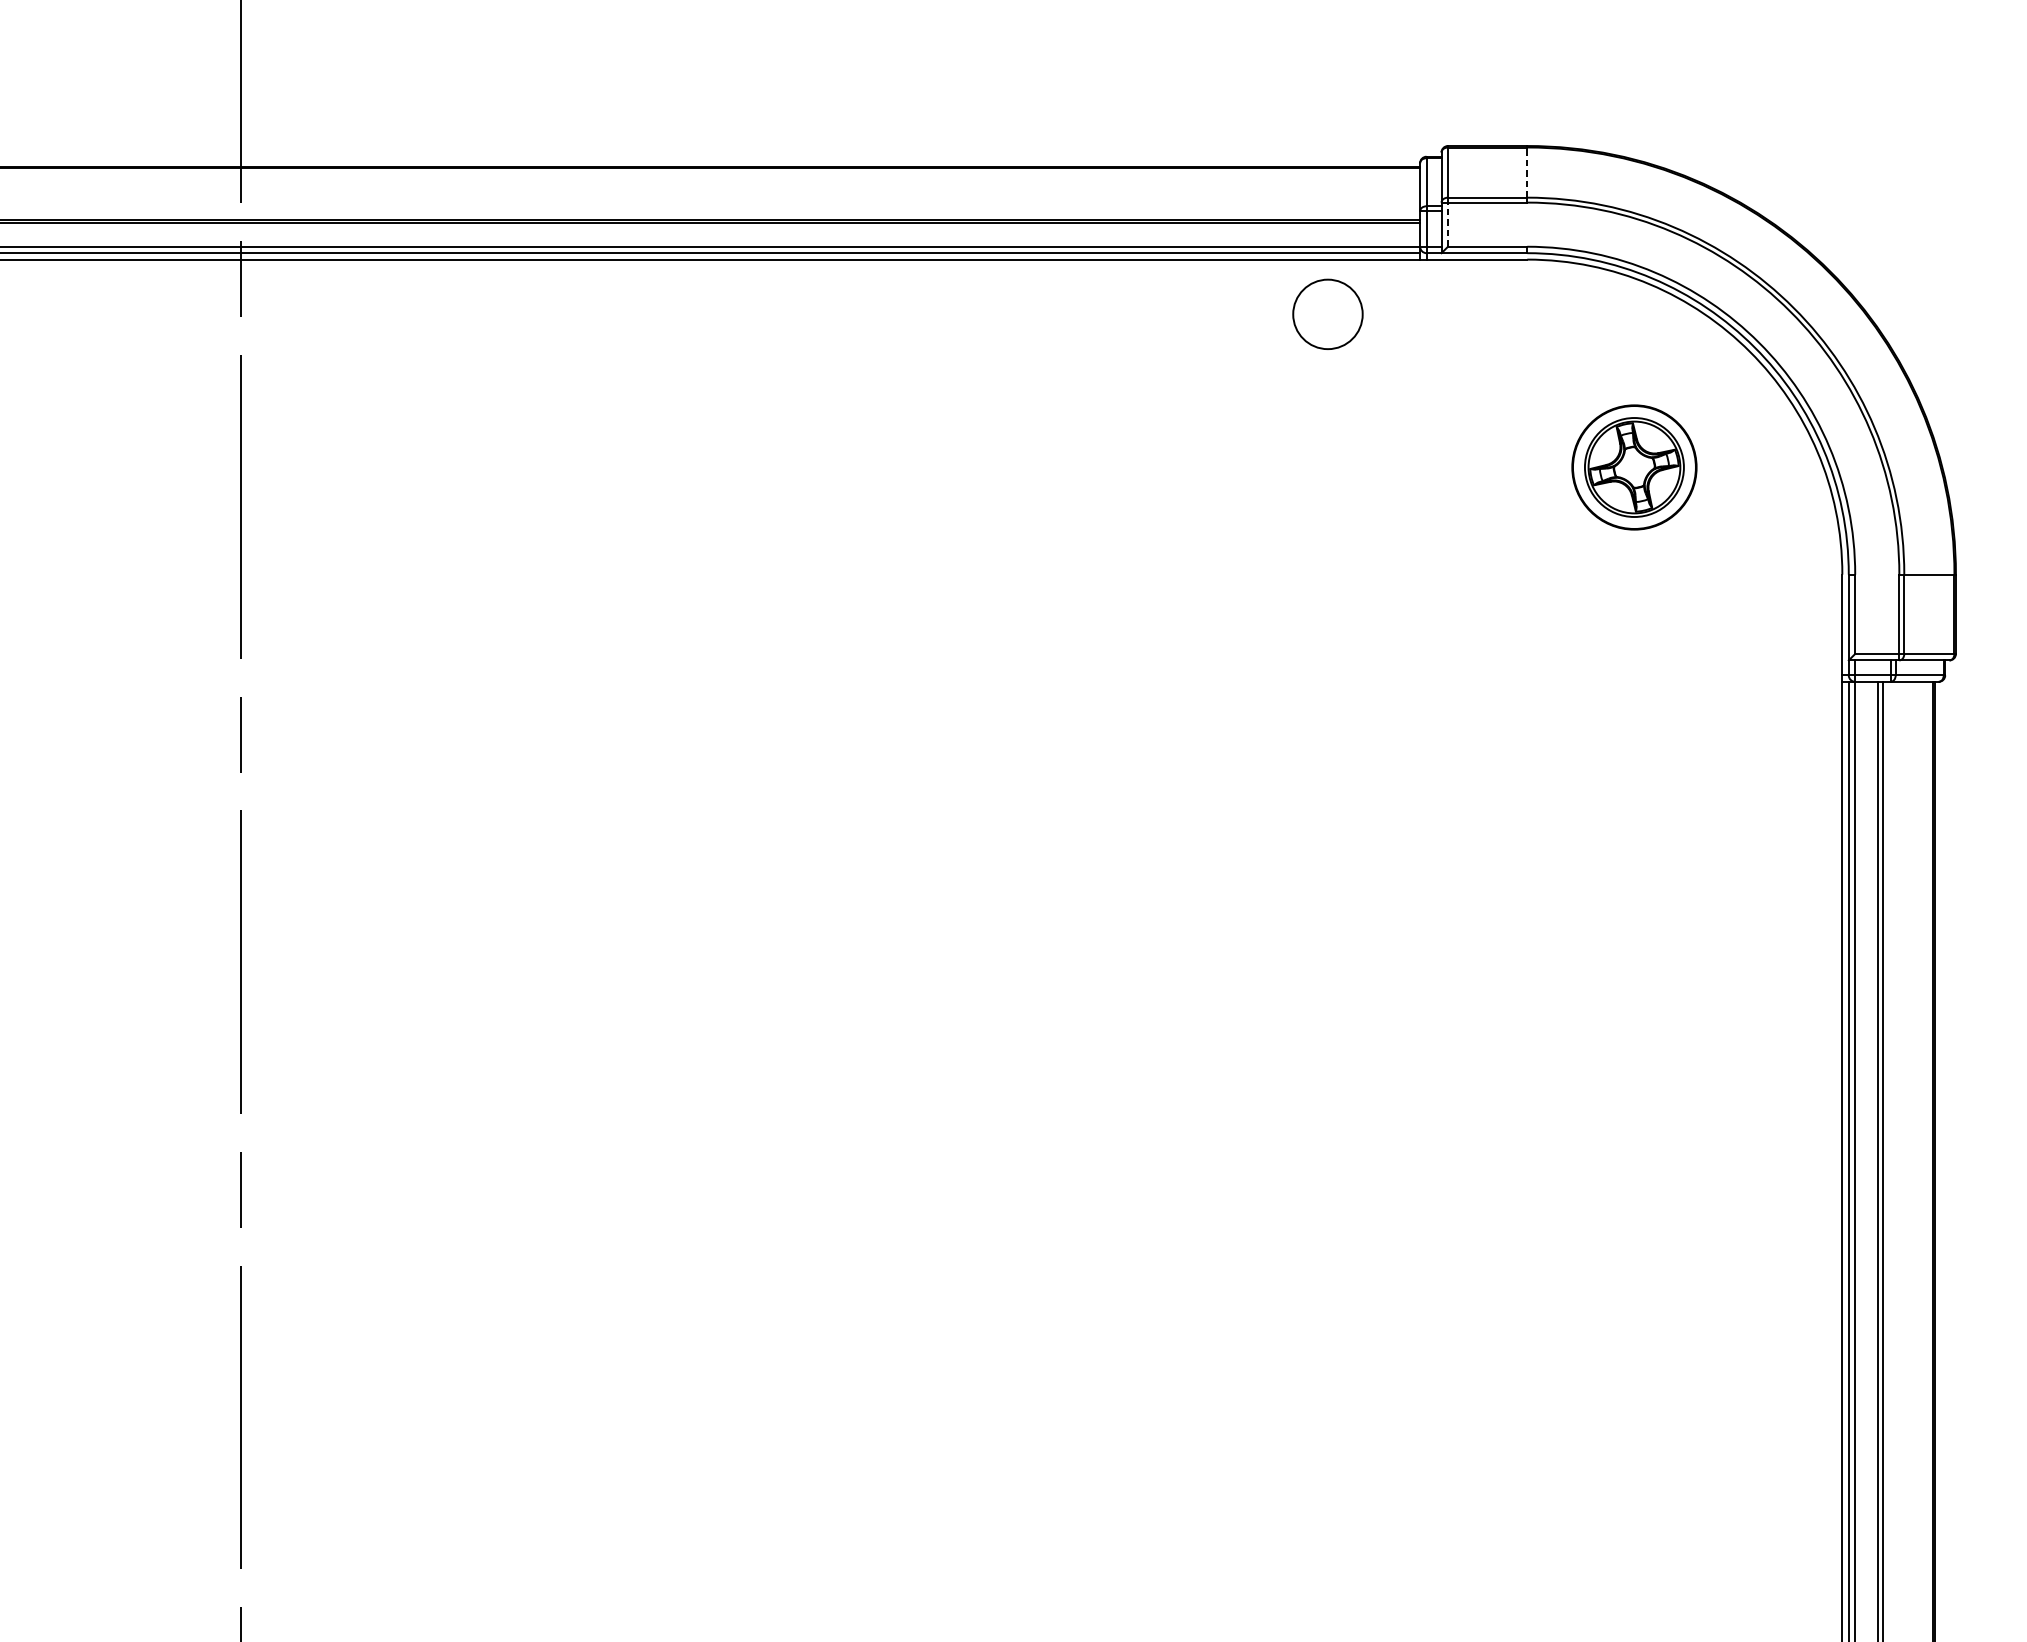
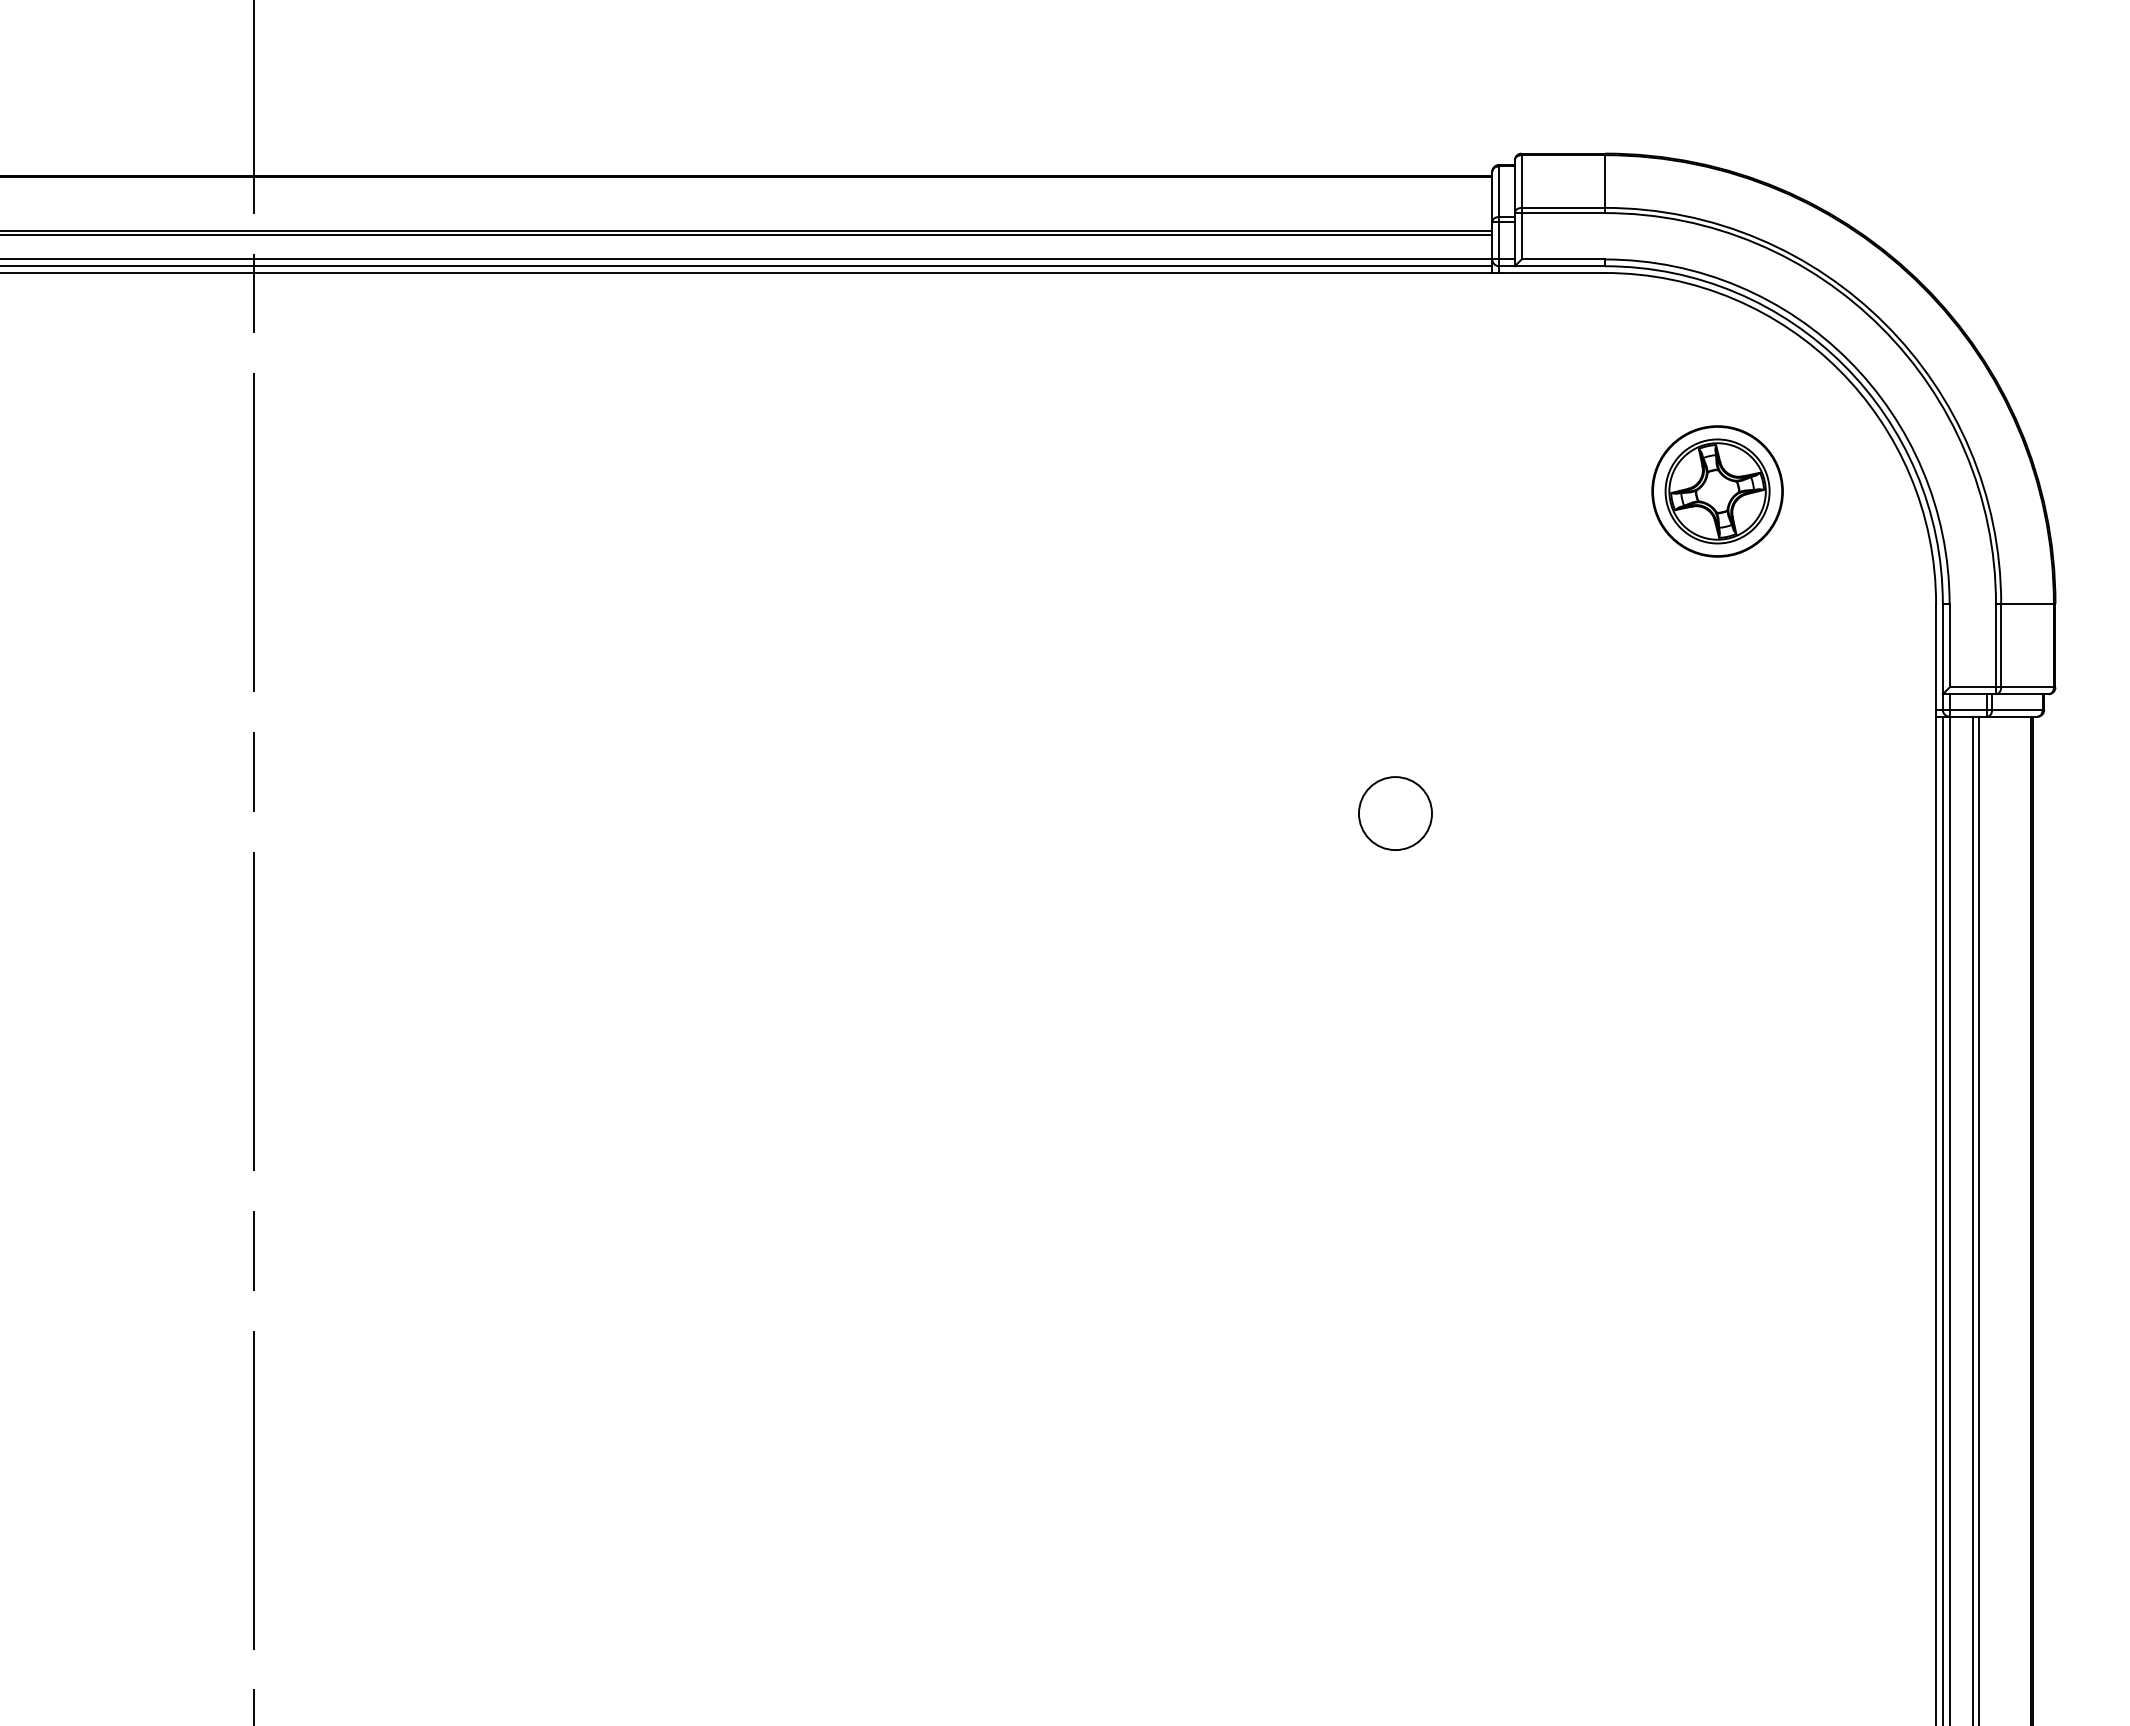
line: (1526, 172) -> (1604, 181), dashed -> solid
line: (1447, 223) -> (1521, 235), dashed -> solid
circle: (1327, 314) -> (1395, 813), moved

